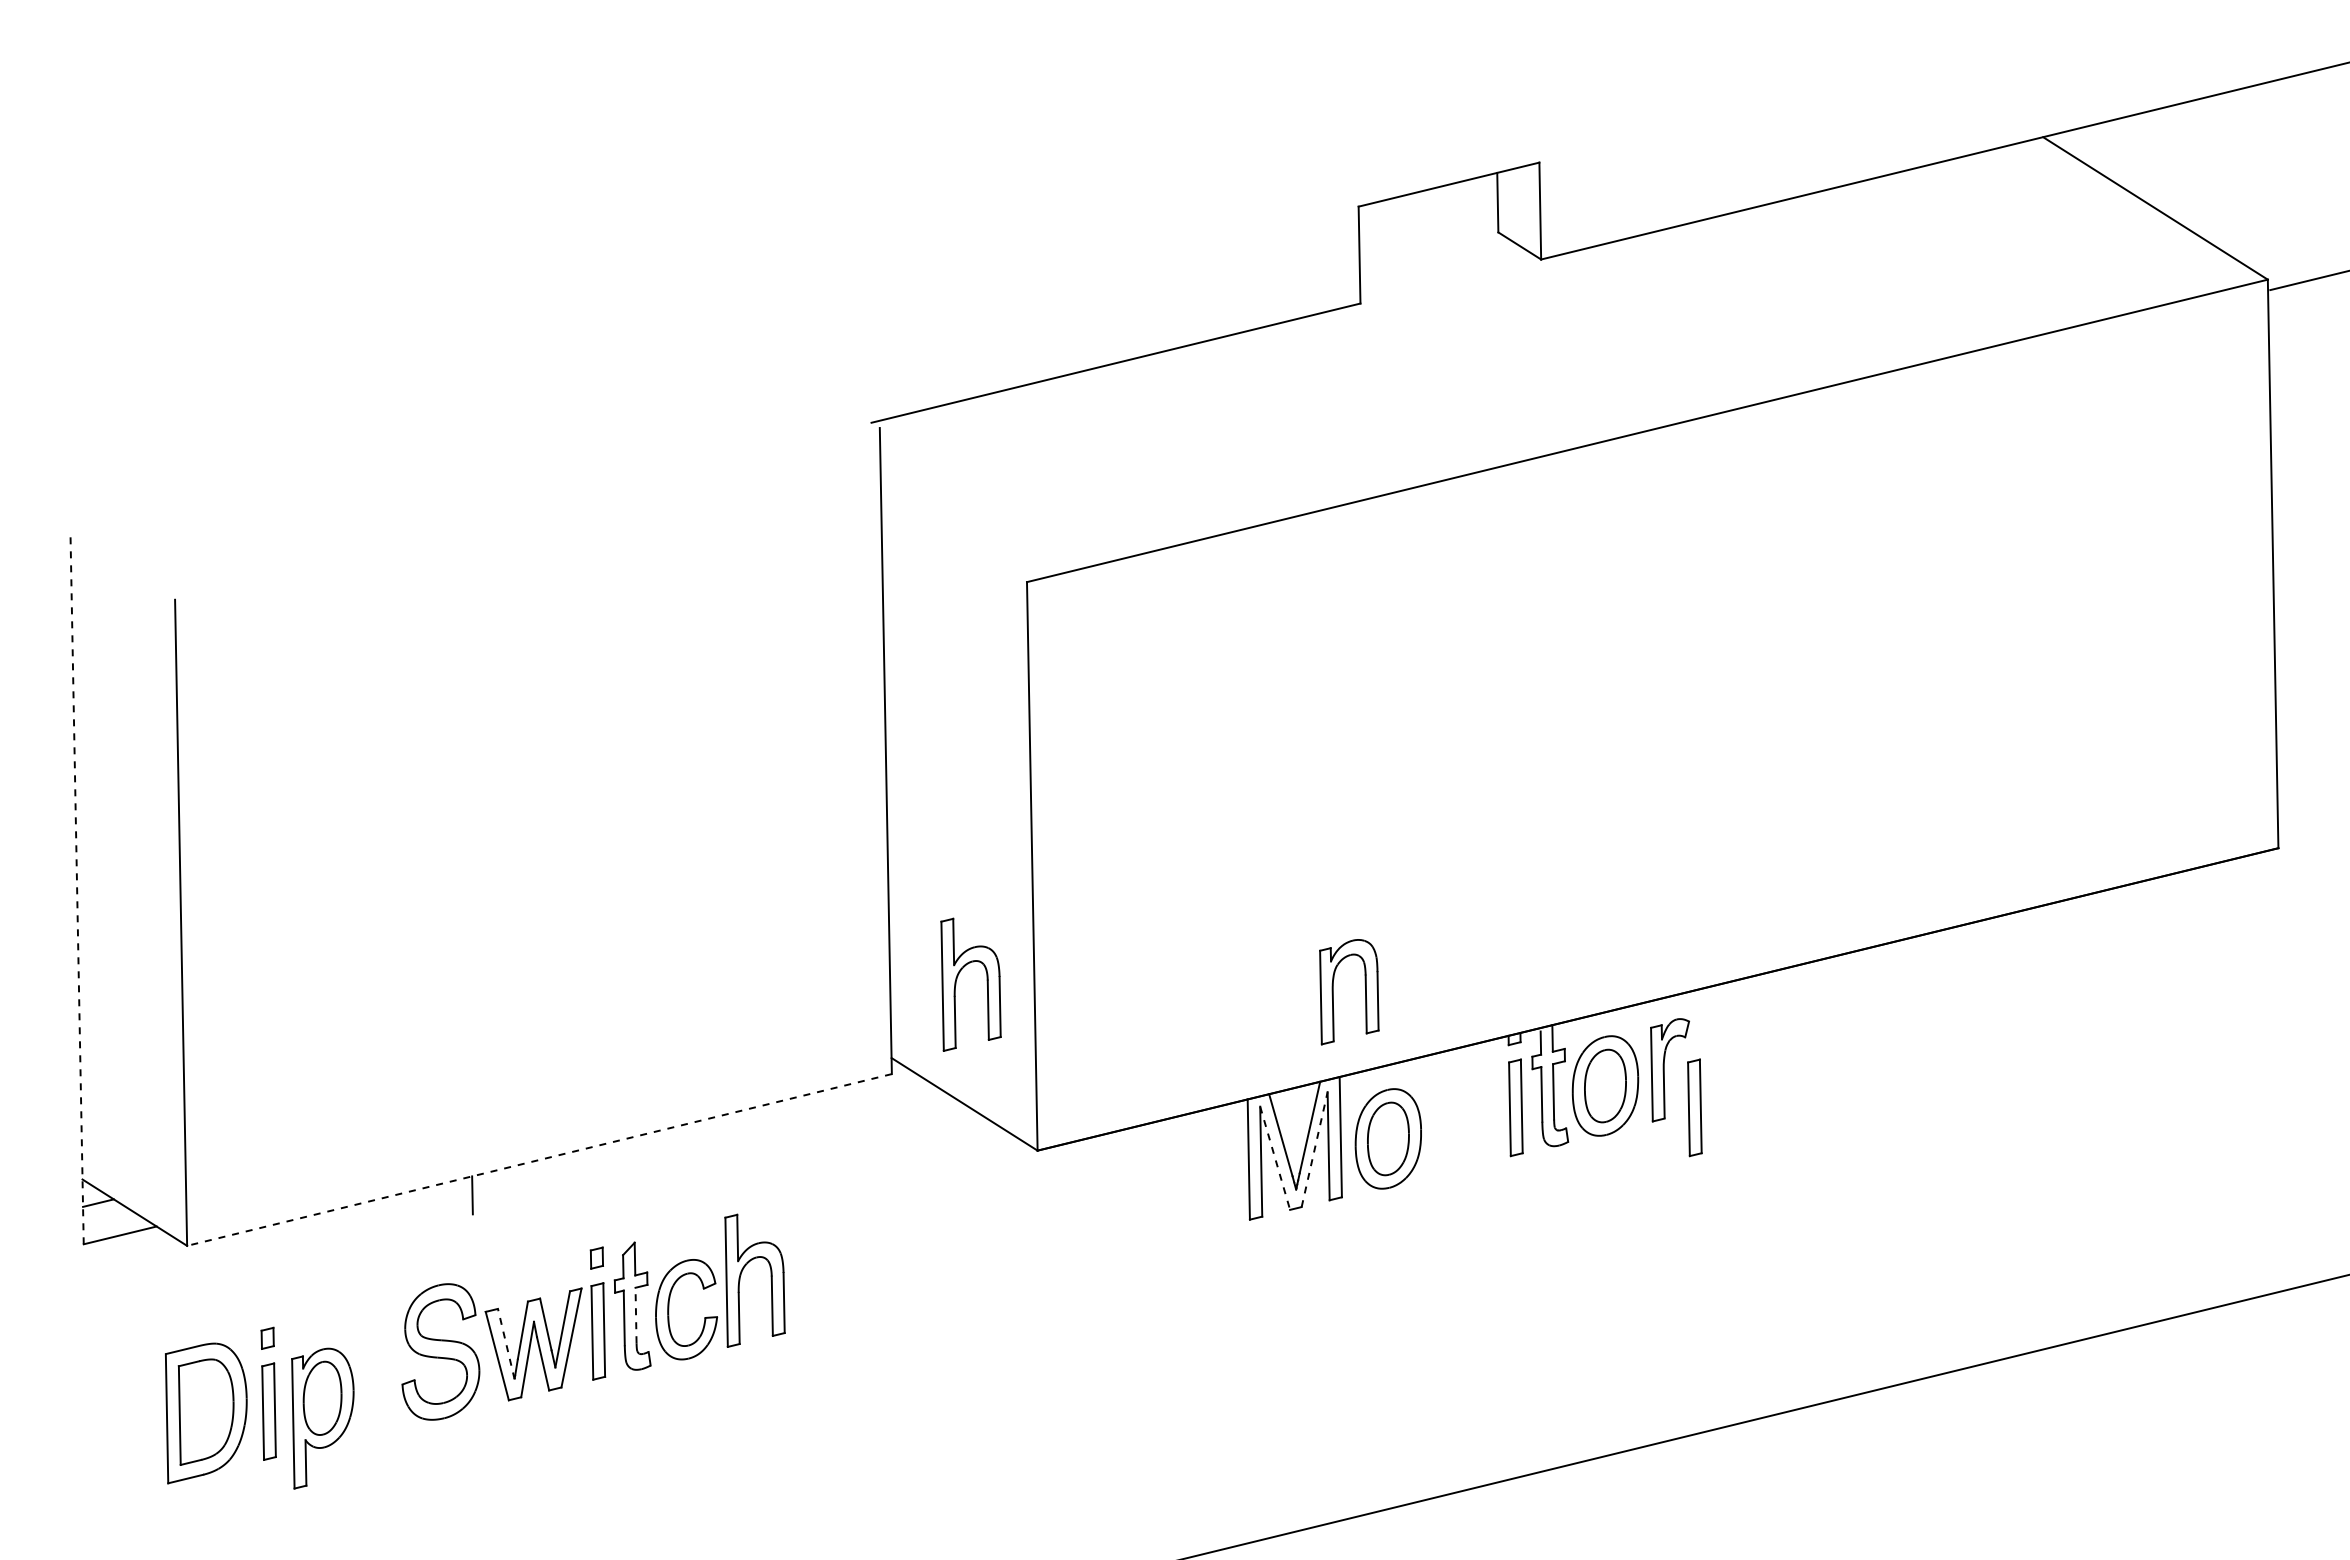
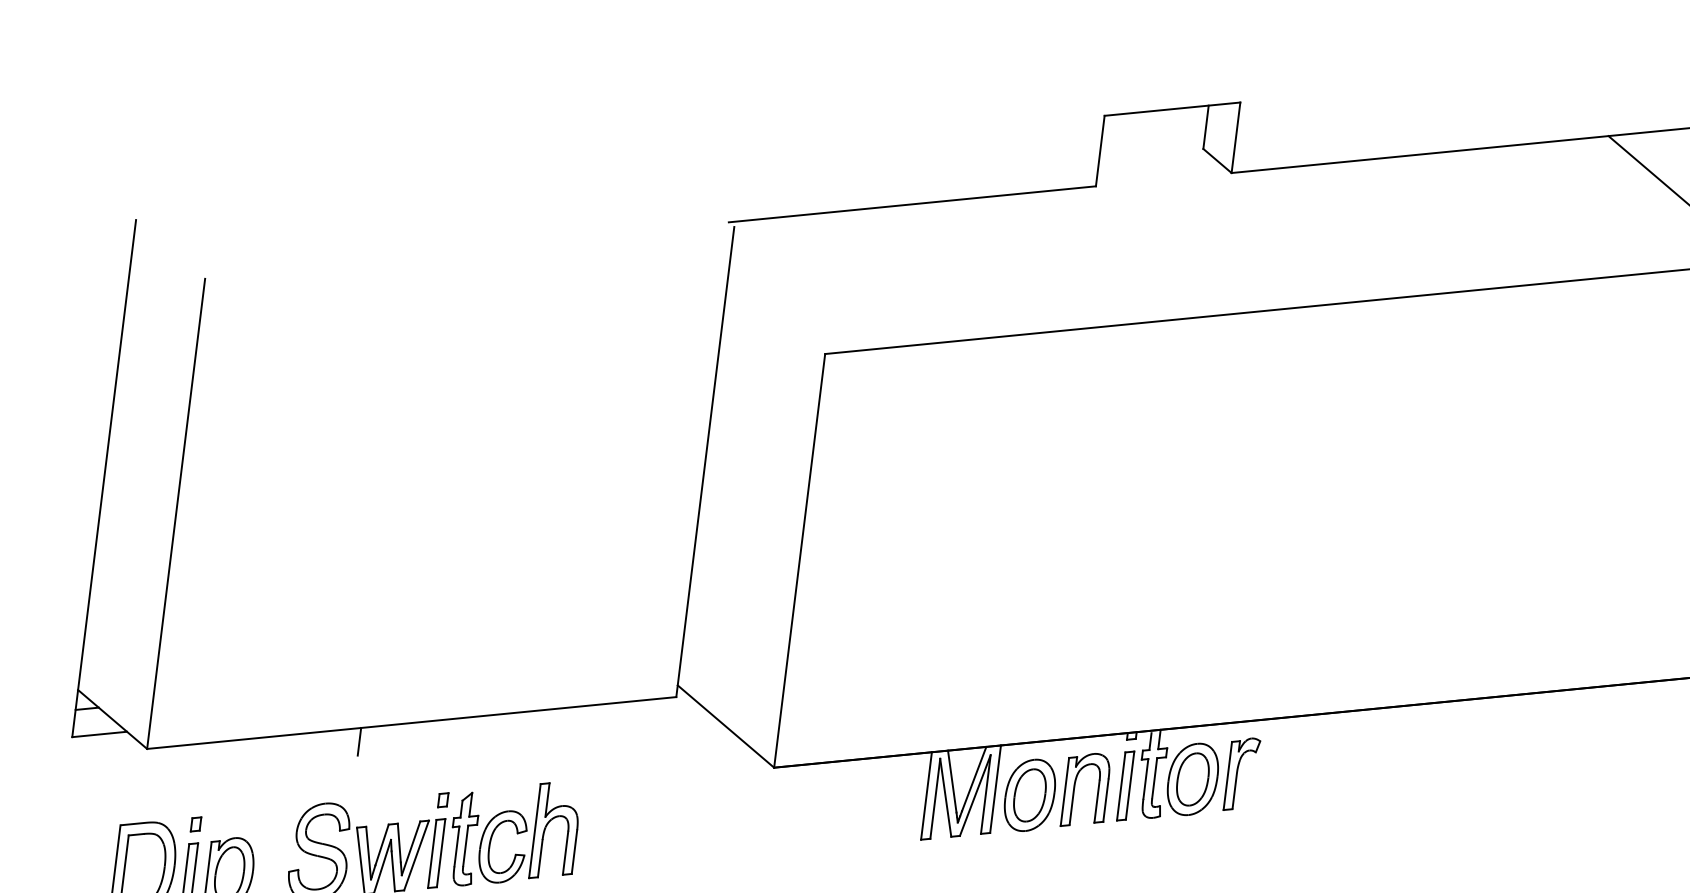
line: (77, 888) -> (104, 478), dashed -> solid
part: (957, 979) -> (733, 635), removed
part: (1333, 992) -> (1074, 789), moved
part: (1694, 1107) -> (1255, 804), removed
line: (1314, 1149) -> (975, 795), dashed -> solid
line: (1275, 1158) -> (945, 797), dashed -> solid
line: (539, 1159) -> (411, 722), dashed -> solid
line: (636, 1315) -> (466, 845), dashed -> solid
line: (506, 1343) -> (368, 852), dashed -> solid

